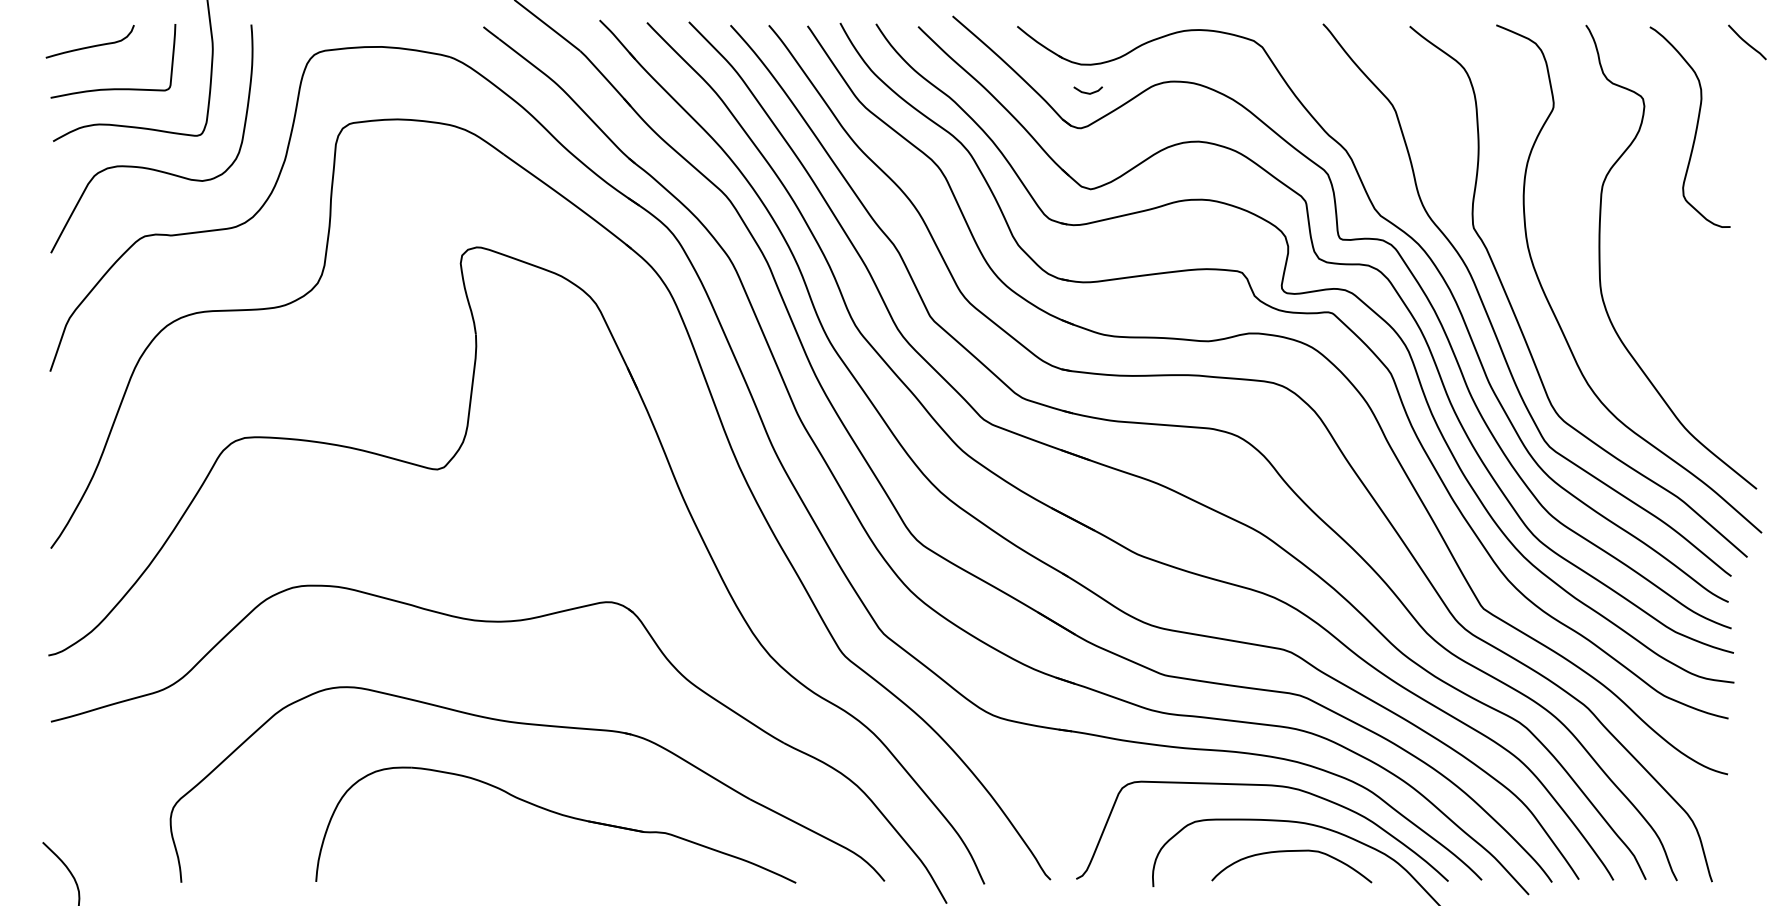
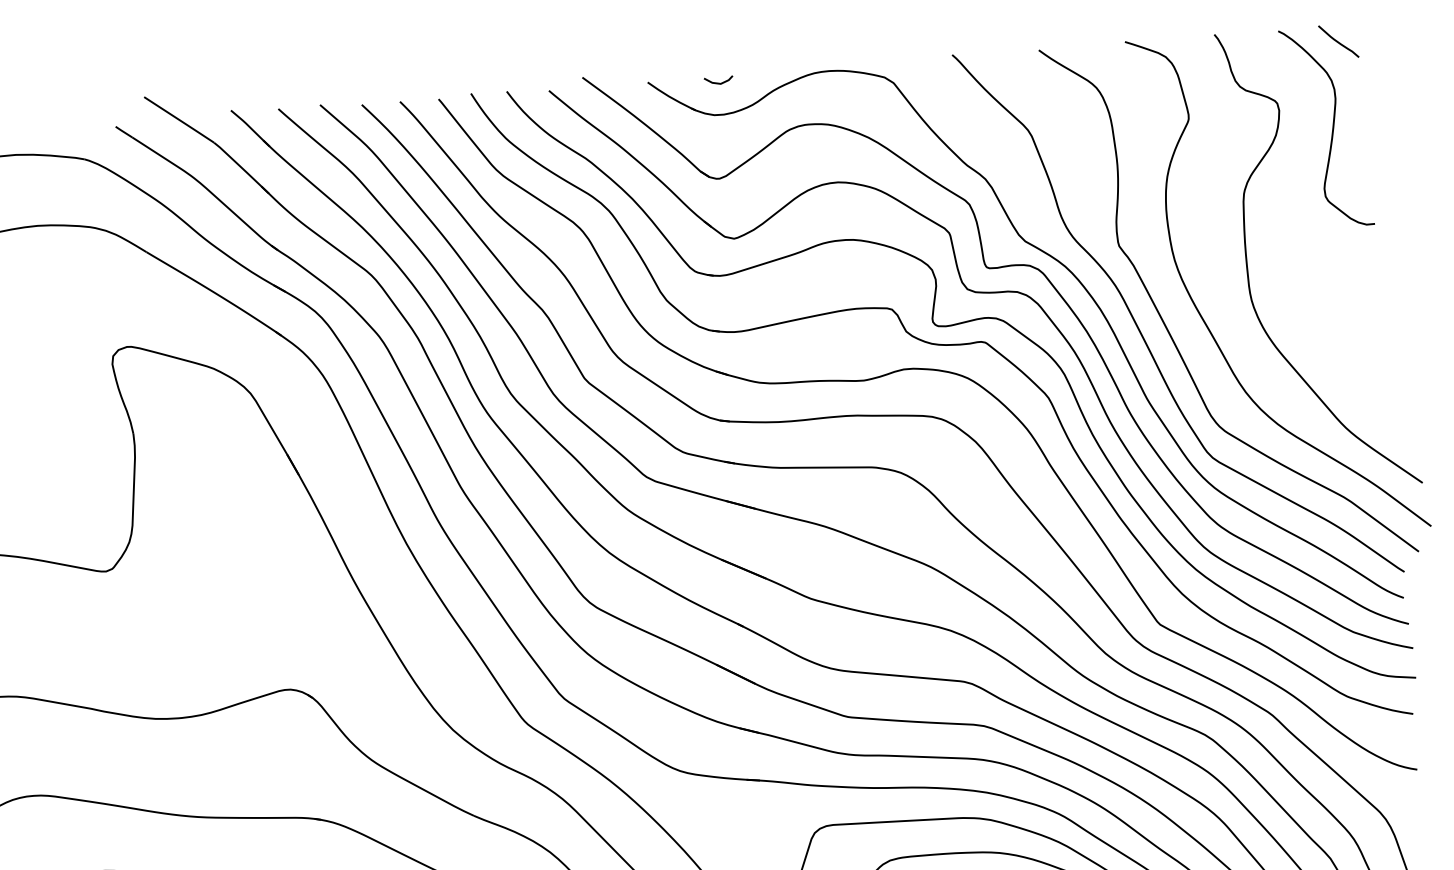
curve: (1747, 42) -> (1338, 41), moved
line: (1087, 92) -> (718, 82), moved

